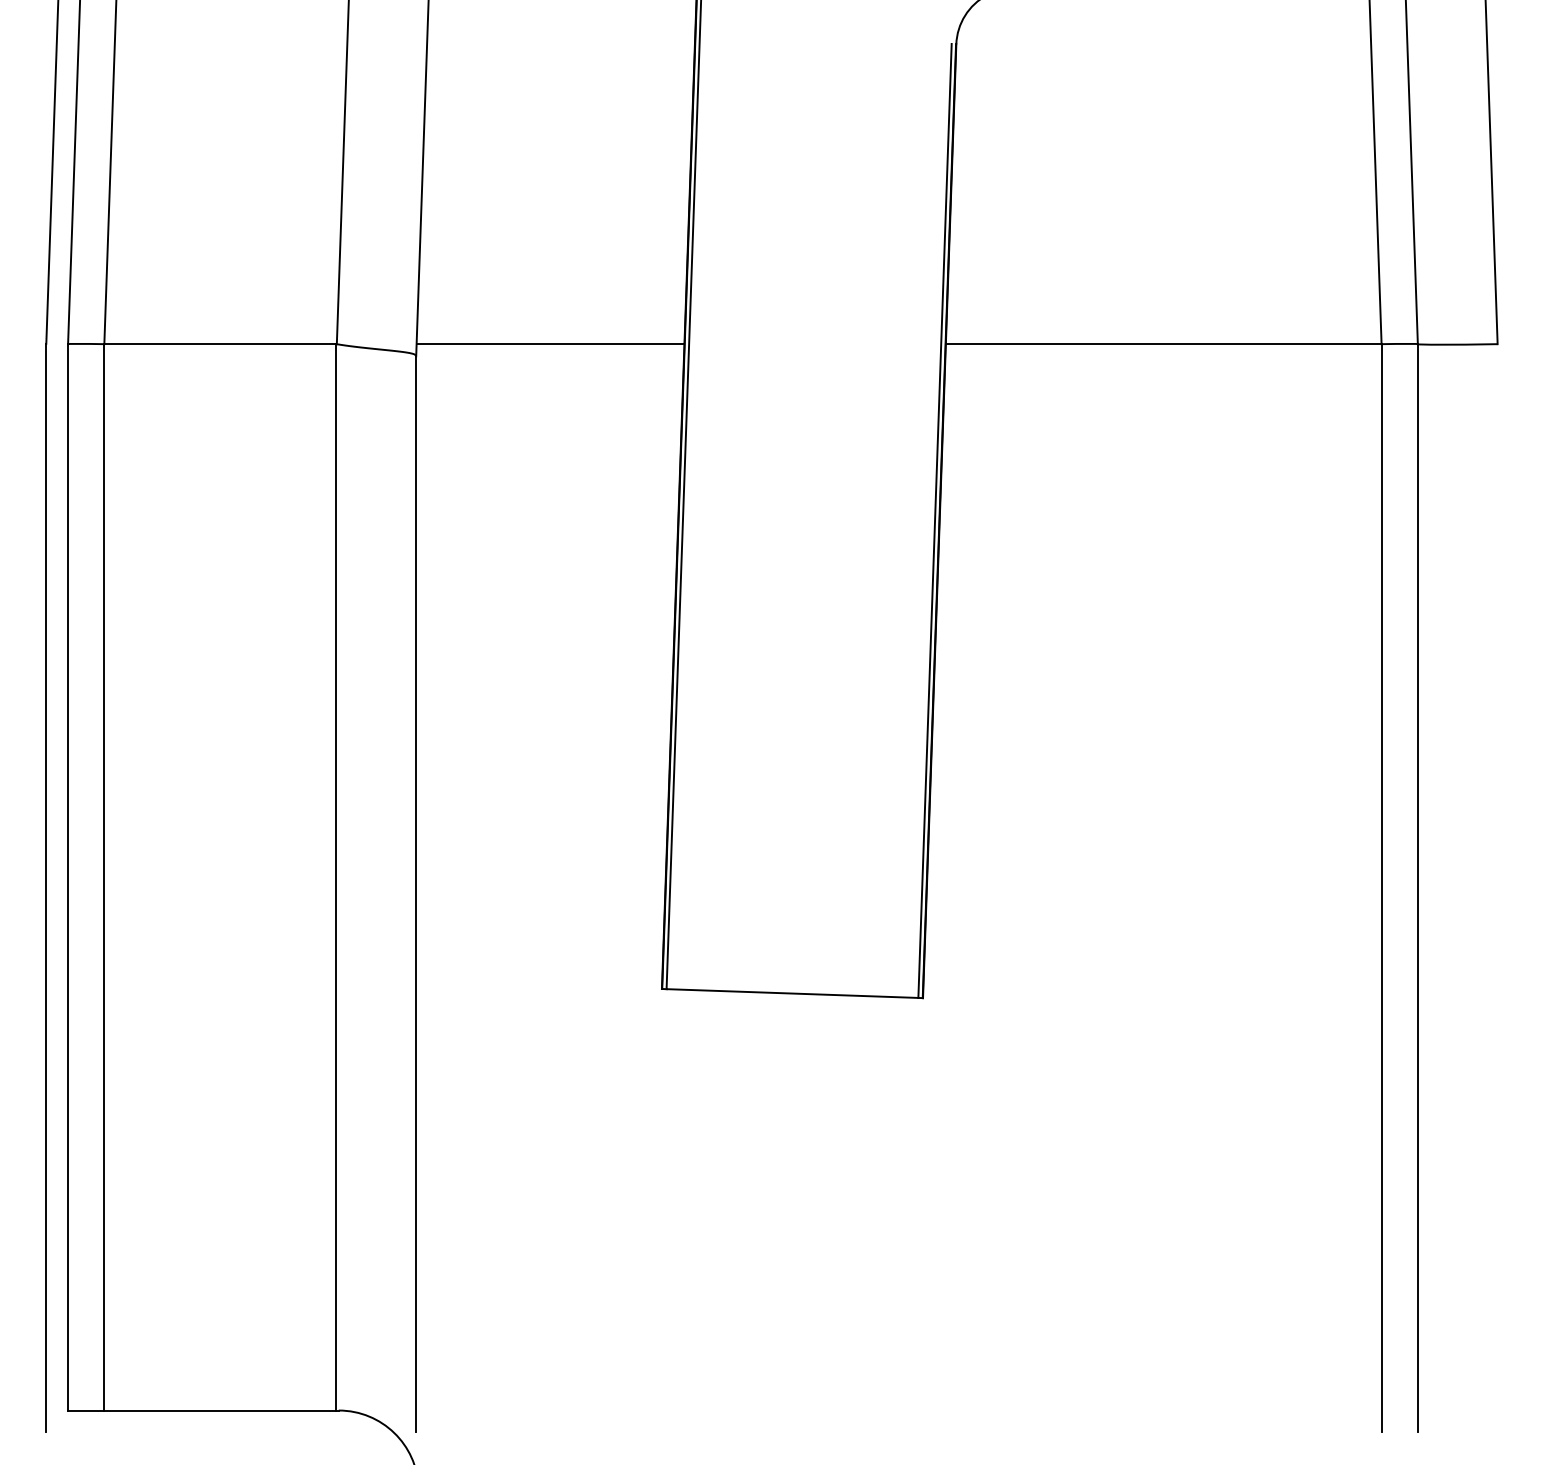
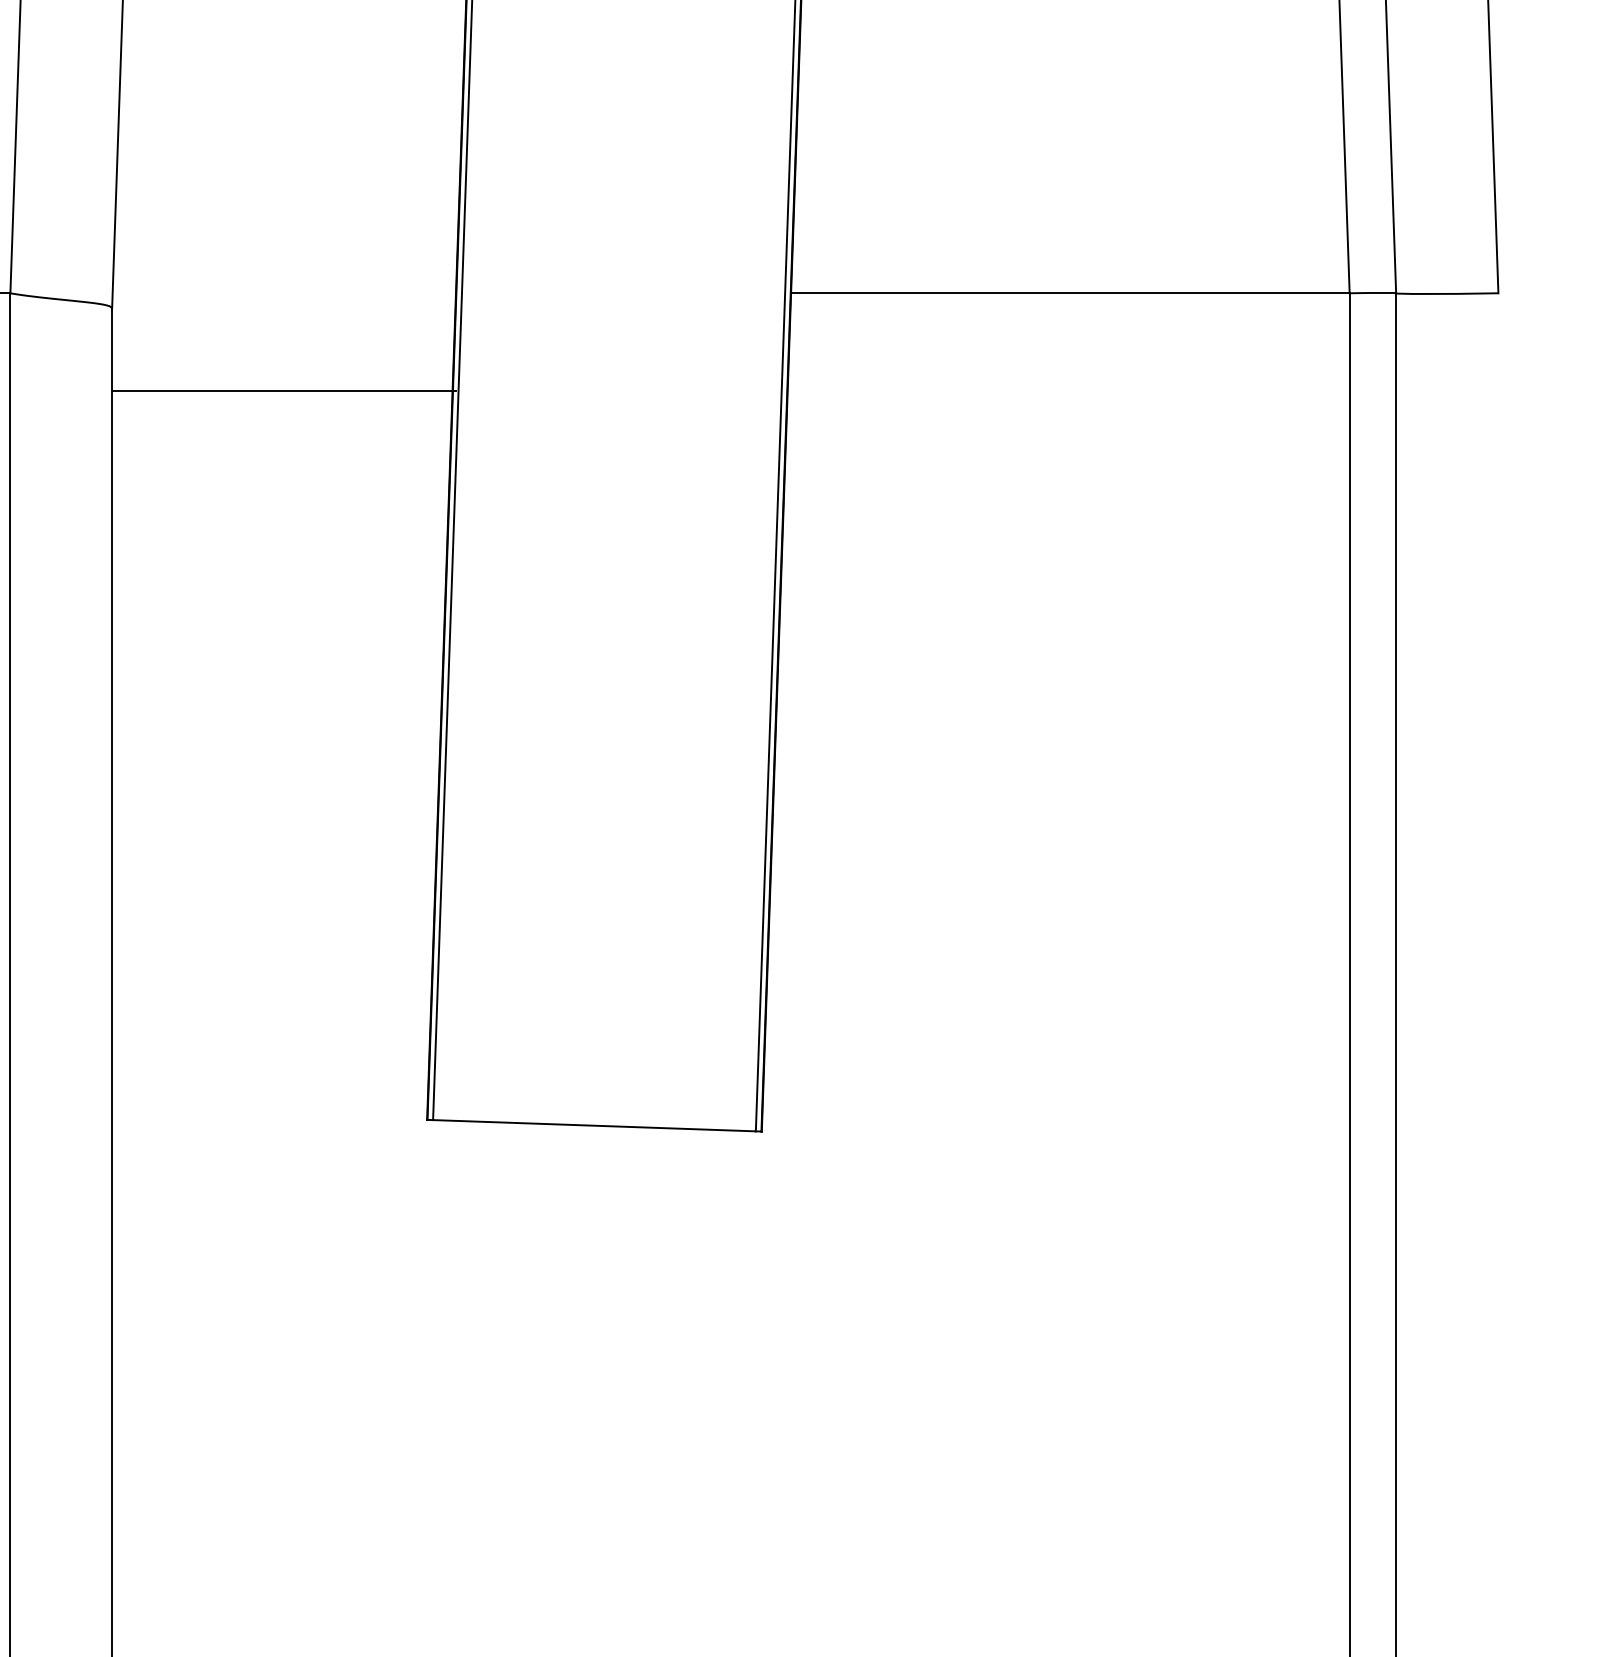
line: (550, 344) -> (284, 391), moved

